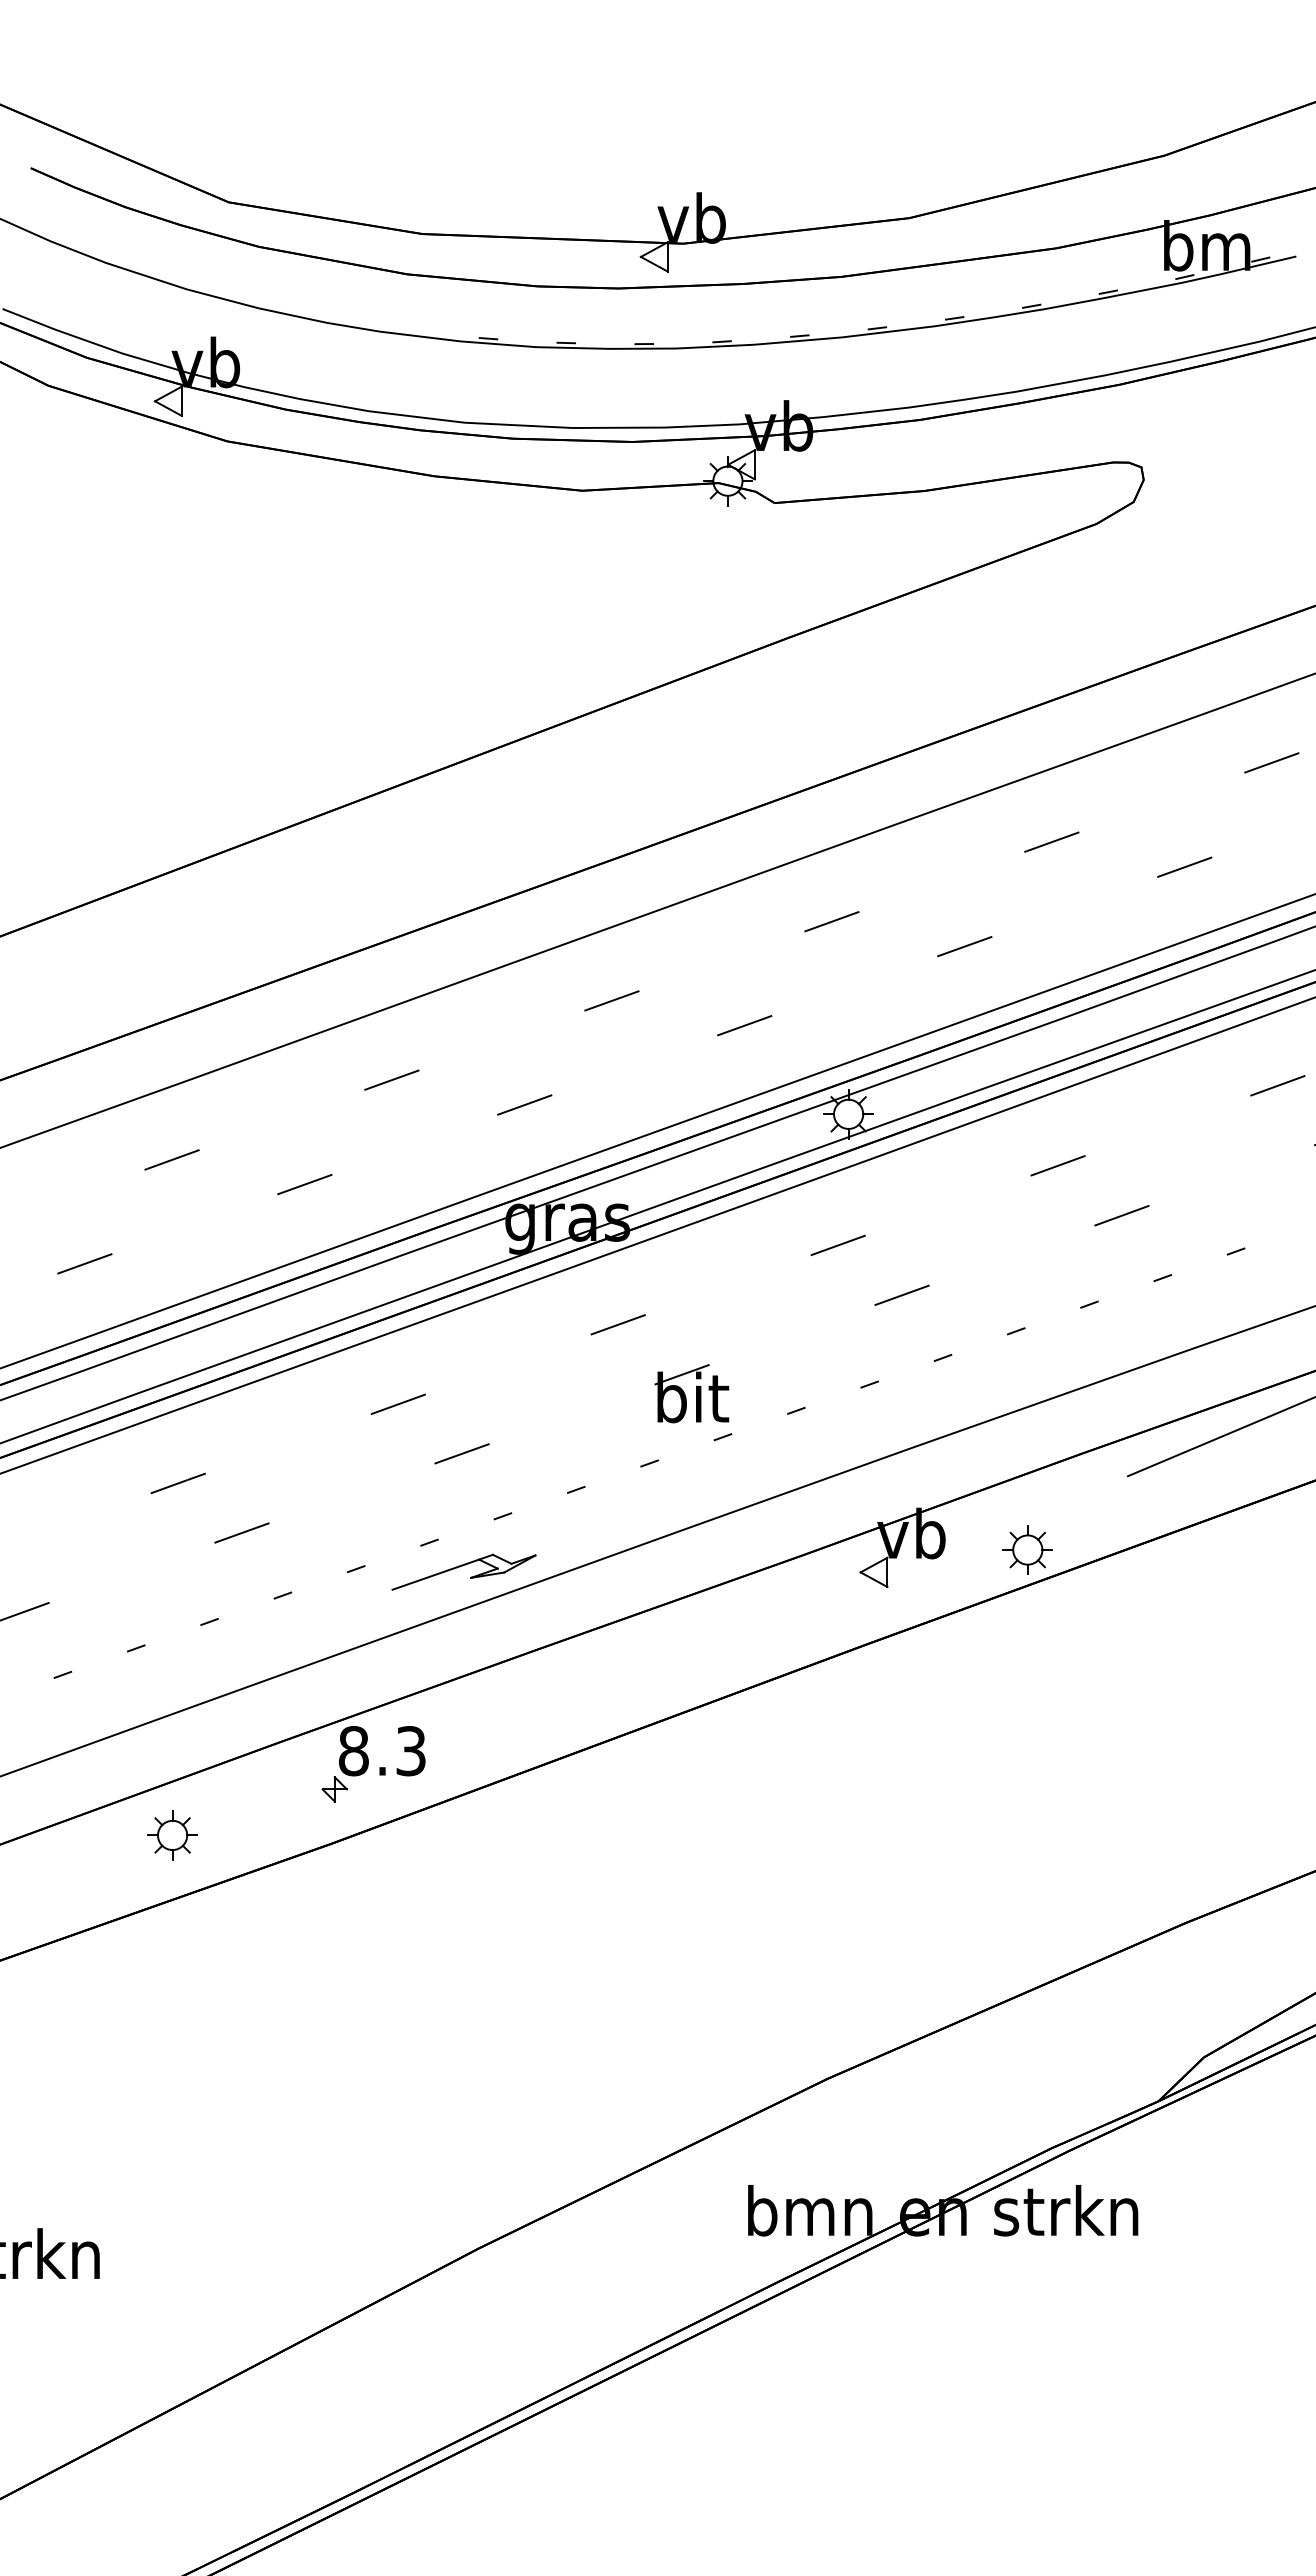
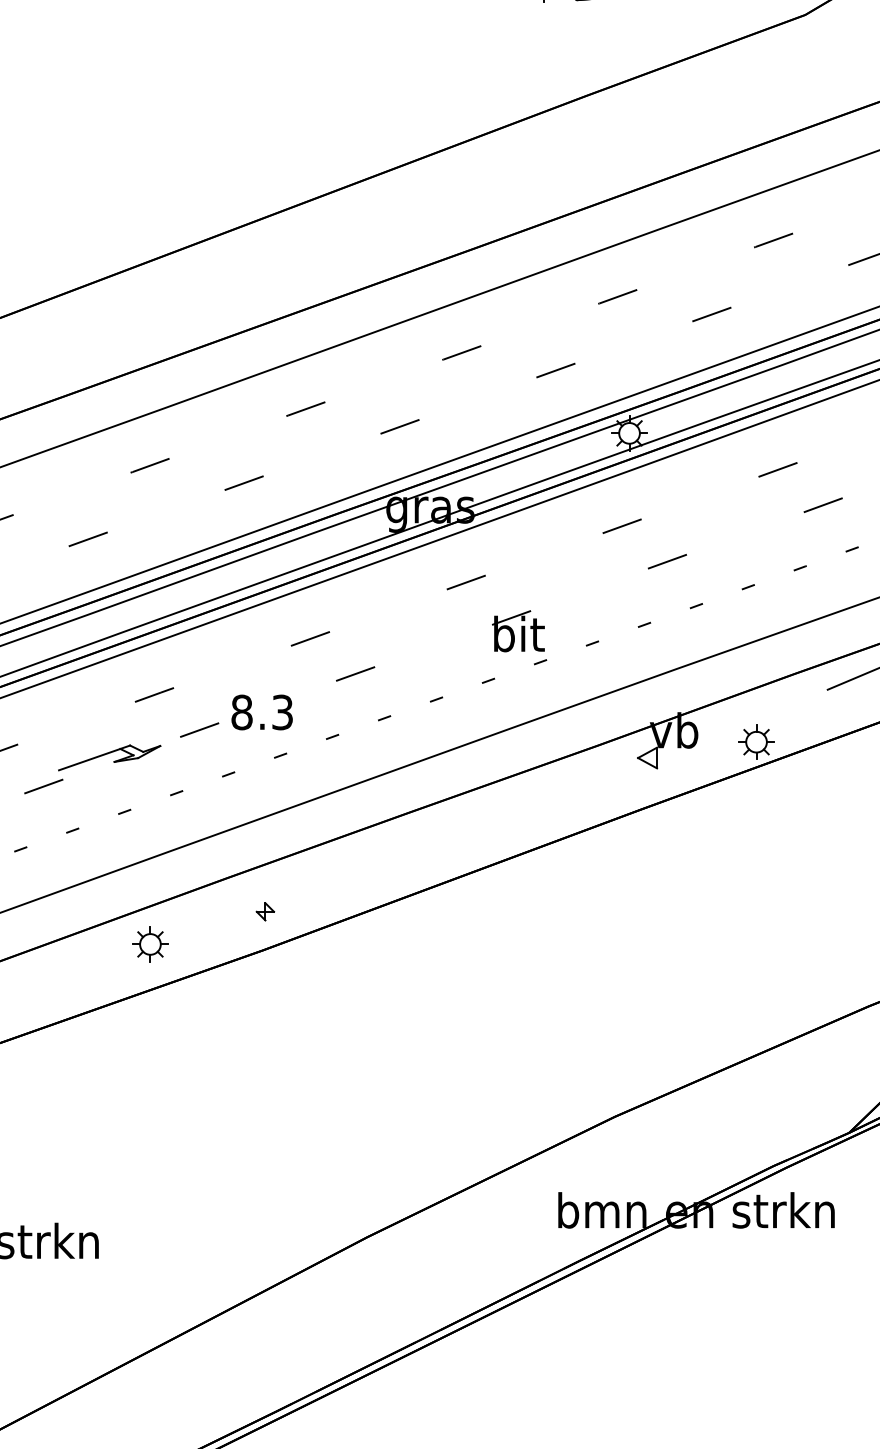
part: (463, 1571) -> (109, 757), moved
text: (382, 1751) -> (262, 712), moved

